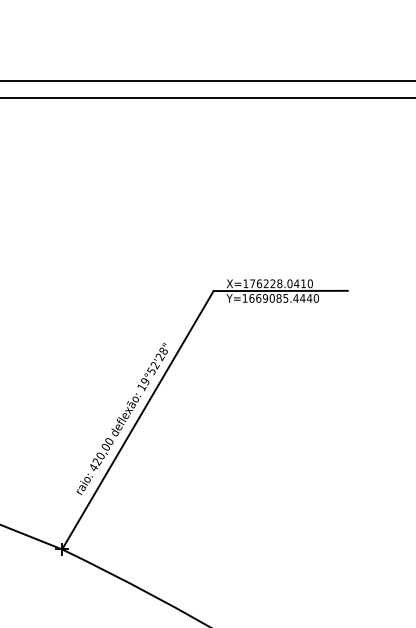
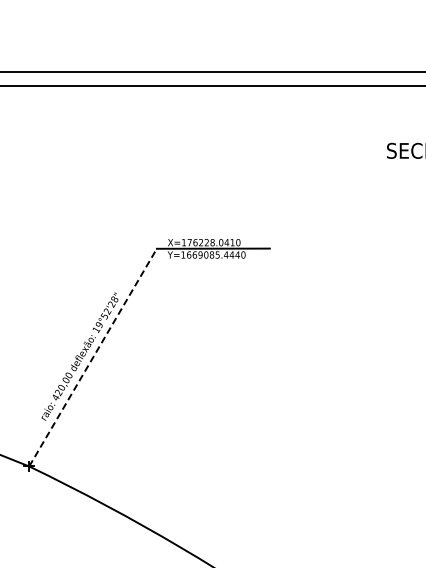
line: (138, 420) -> (93, 357), solid -> dashed

